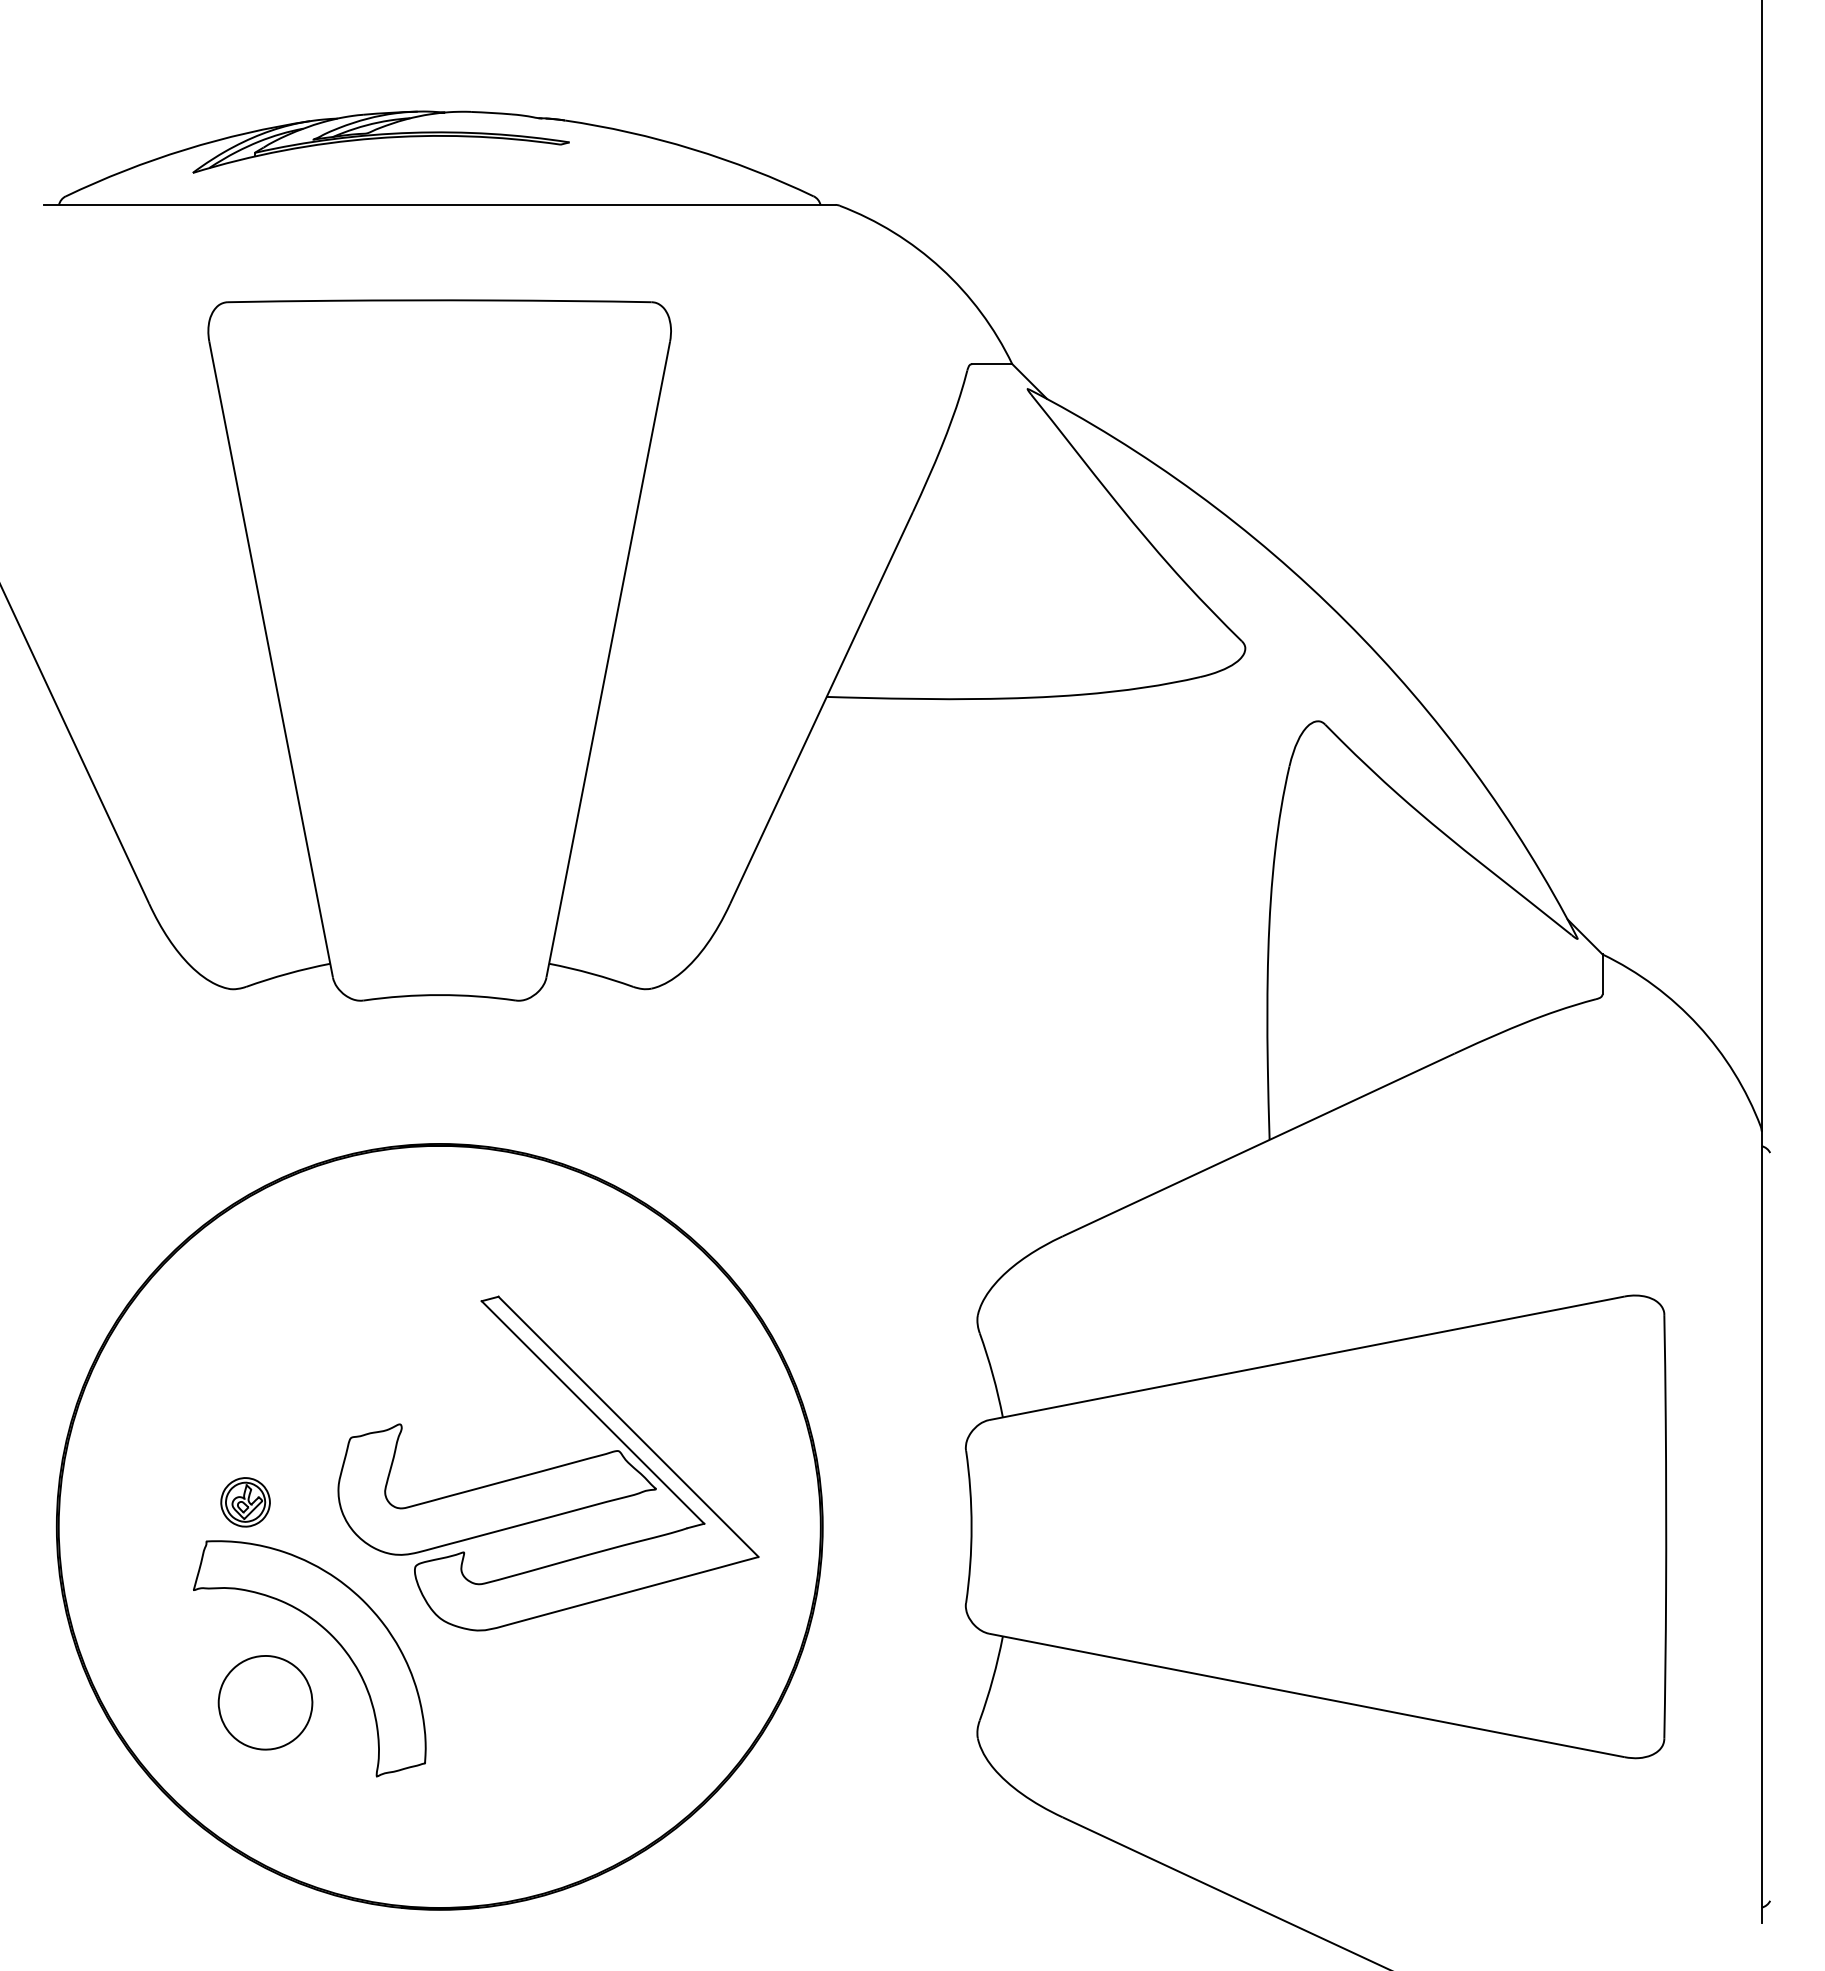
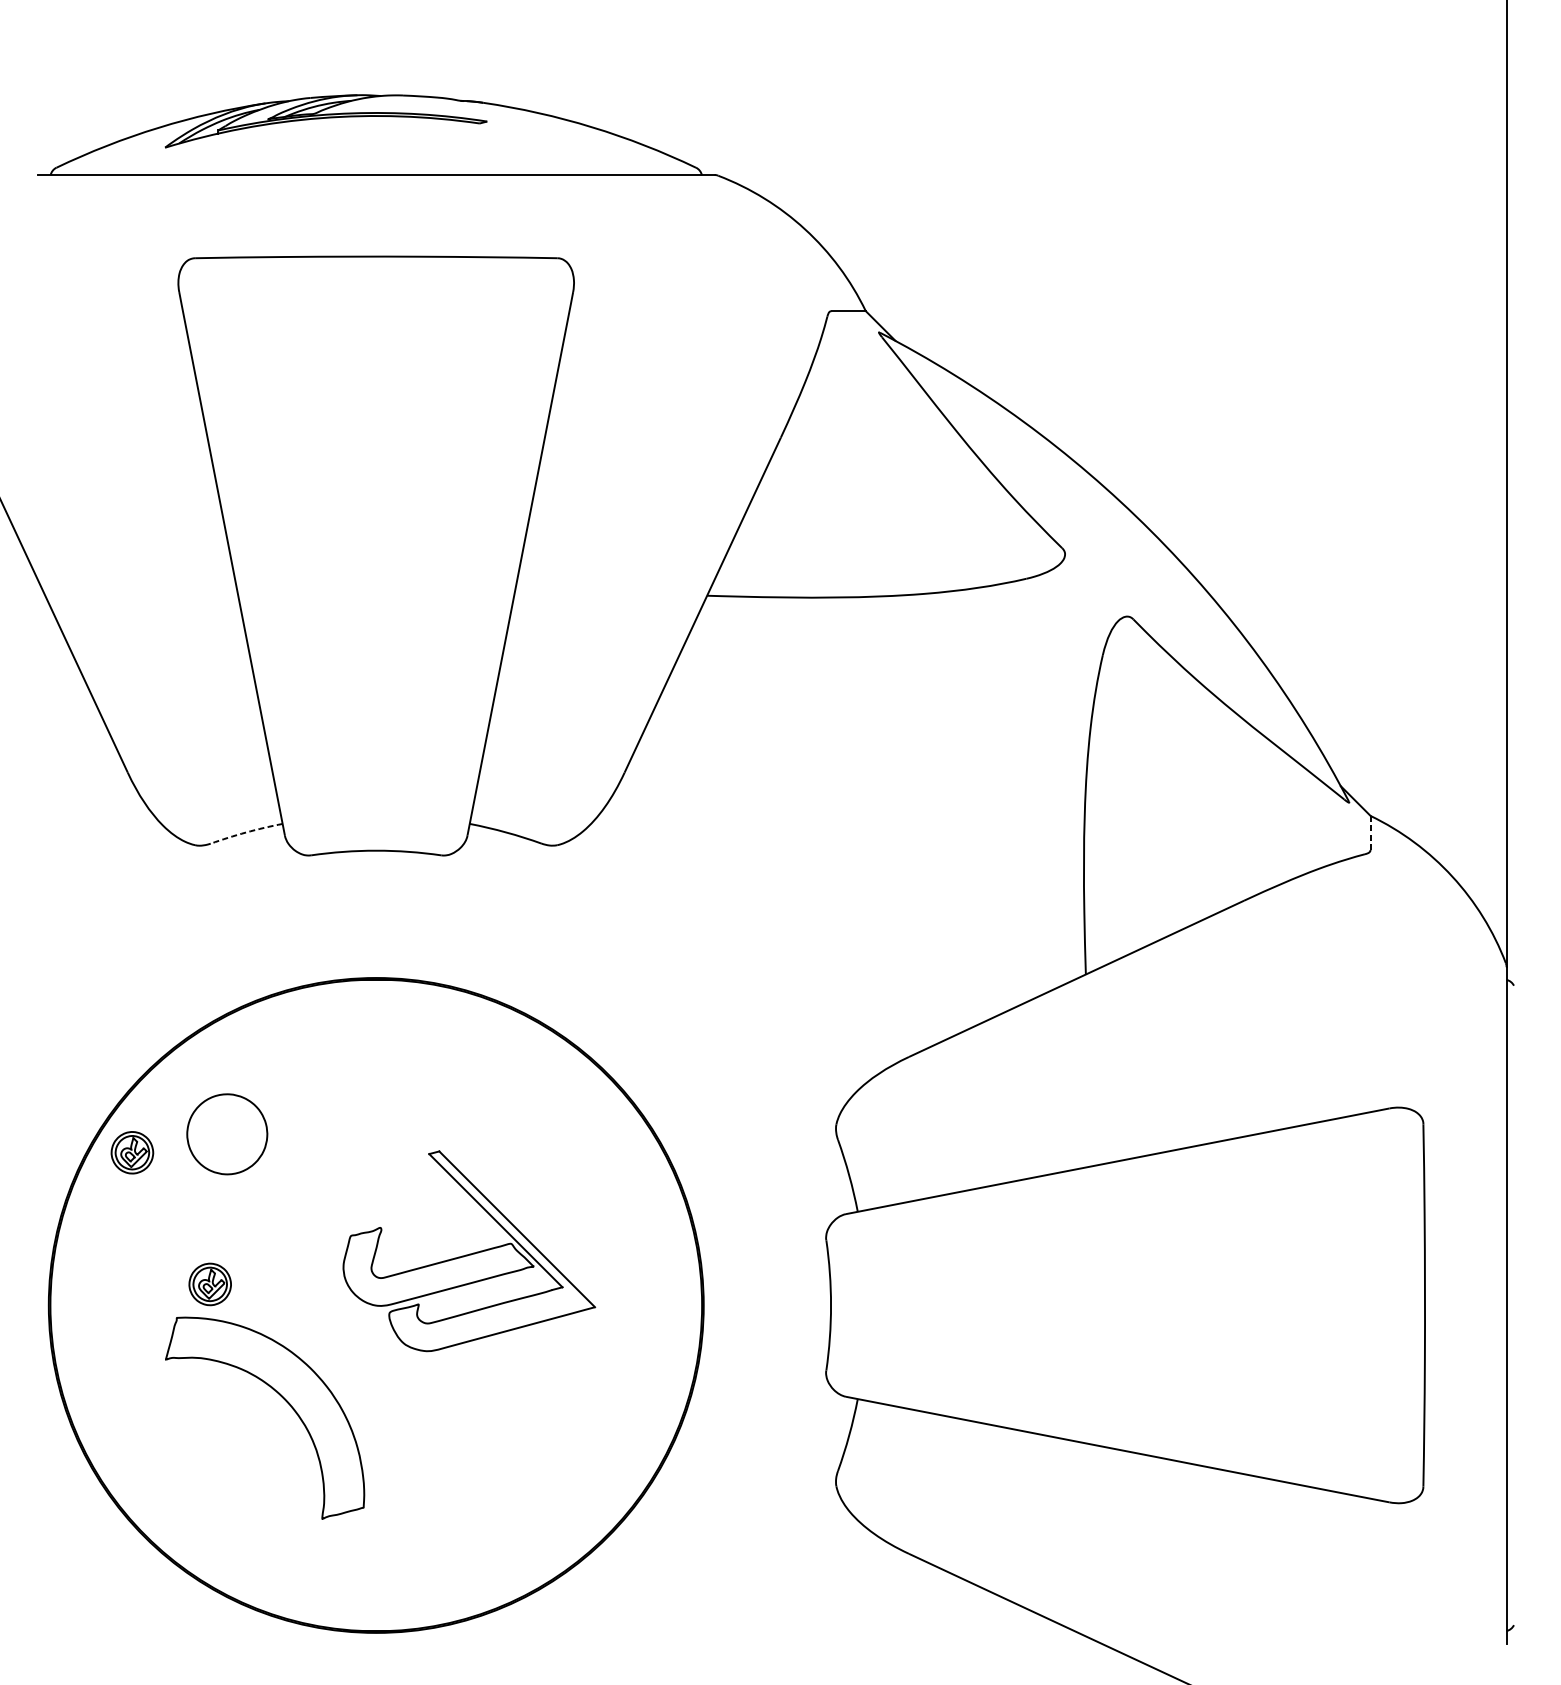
arc: (287, 973) -> (246, 832), solid -> dashed
line: (1602, 974) -> (1370, 833), solid -> dashed
part: (154, 1348) -> (132, 1152), added
part: (548, 1463) -> (469, 1251), size x0.7
part: (265, 1702) -> (227, 1134), moved

